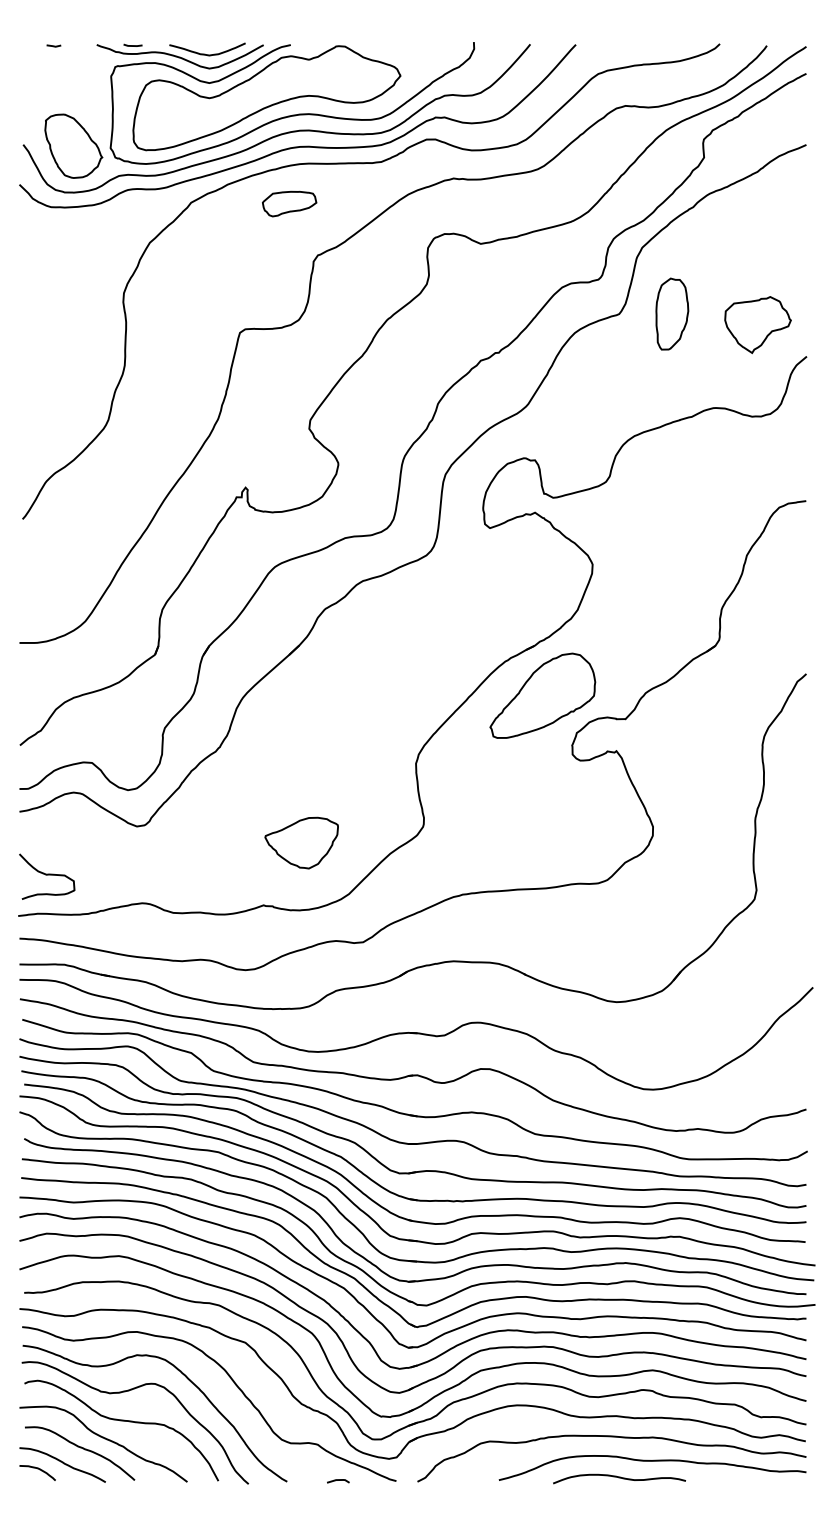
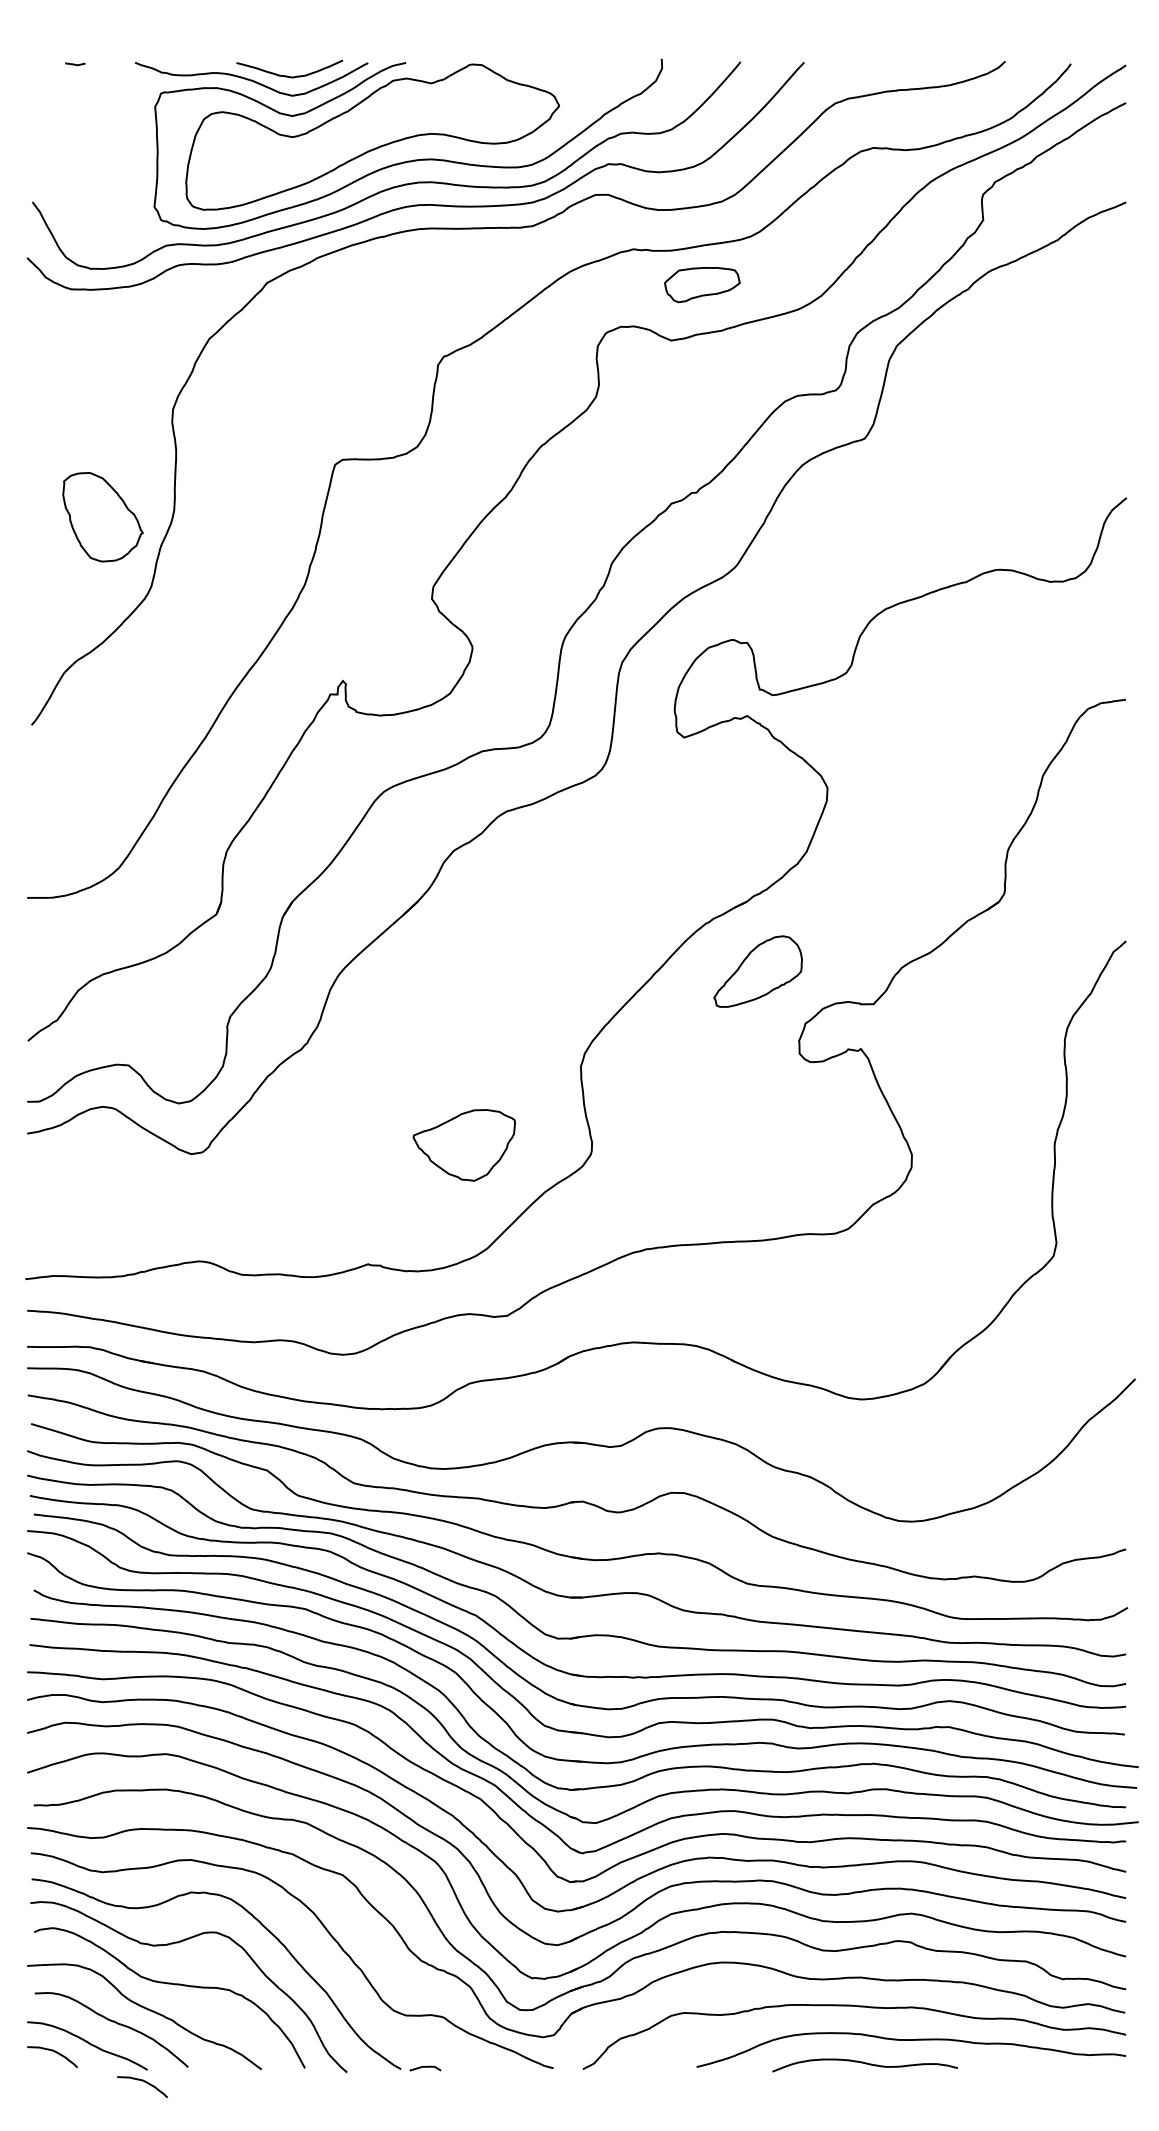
line: (132, 45) -> (185, 63), removed
part: (73, 146) -> (102, 517), moved
part: (289, 204) -> (702, 285), moved
part: (672, 314) -> (938, 438), removed
part: (758, 324) -> (1058, 453), removed
part: (543, 695) -> (758, 971), size x0.6
part: (301, 843) -> (463, 1145), moved
curve: (46, 875) -> (65, 1222), removed
line: (338, 1480) -> (425, 2067), moved
curve: (103, 1491) -> (144, 2082), added

